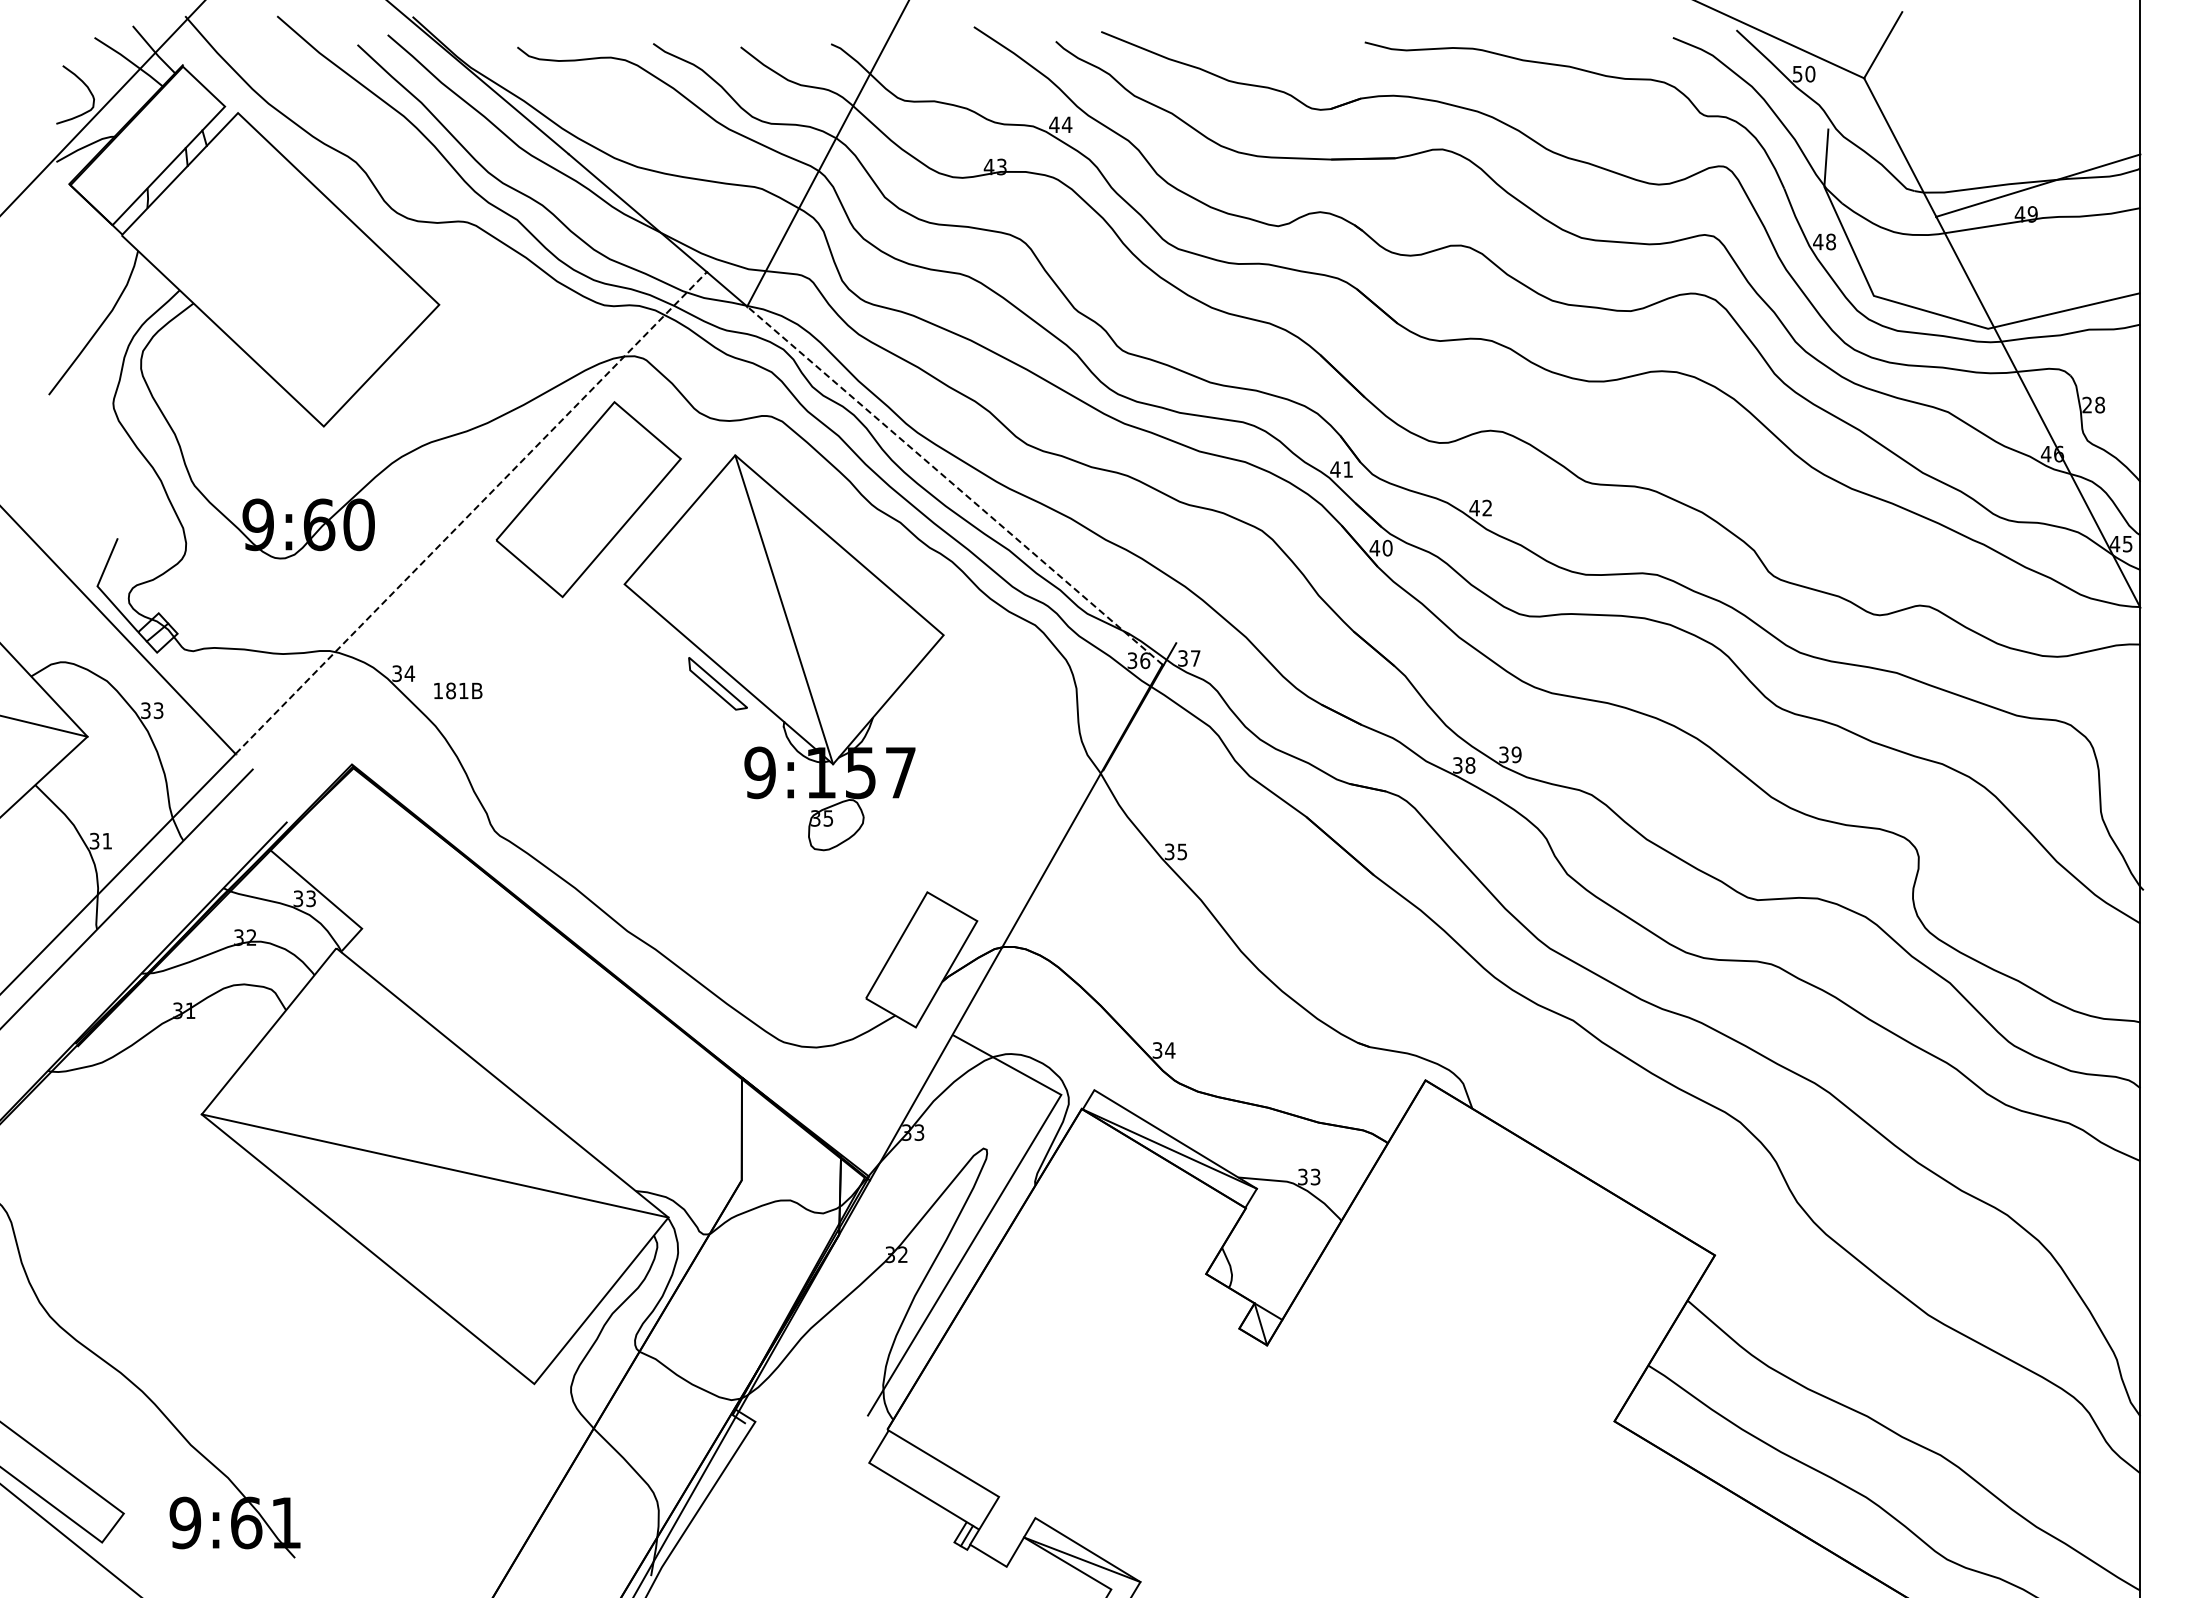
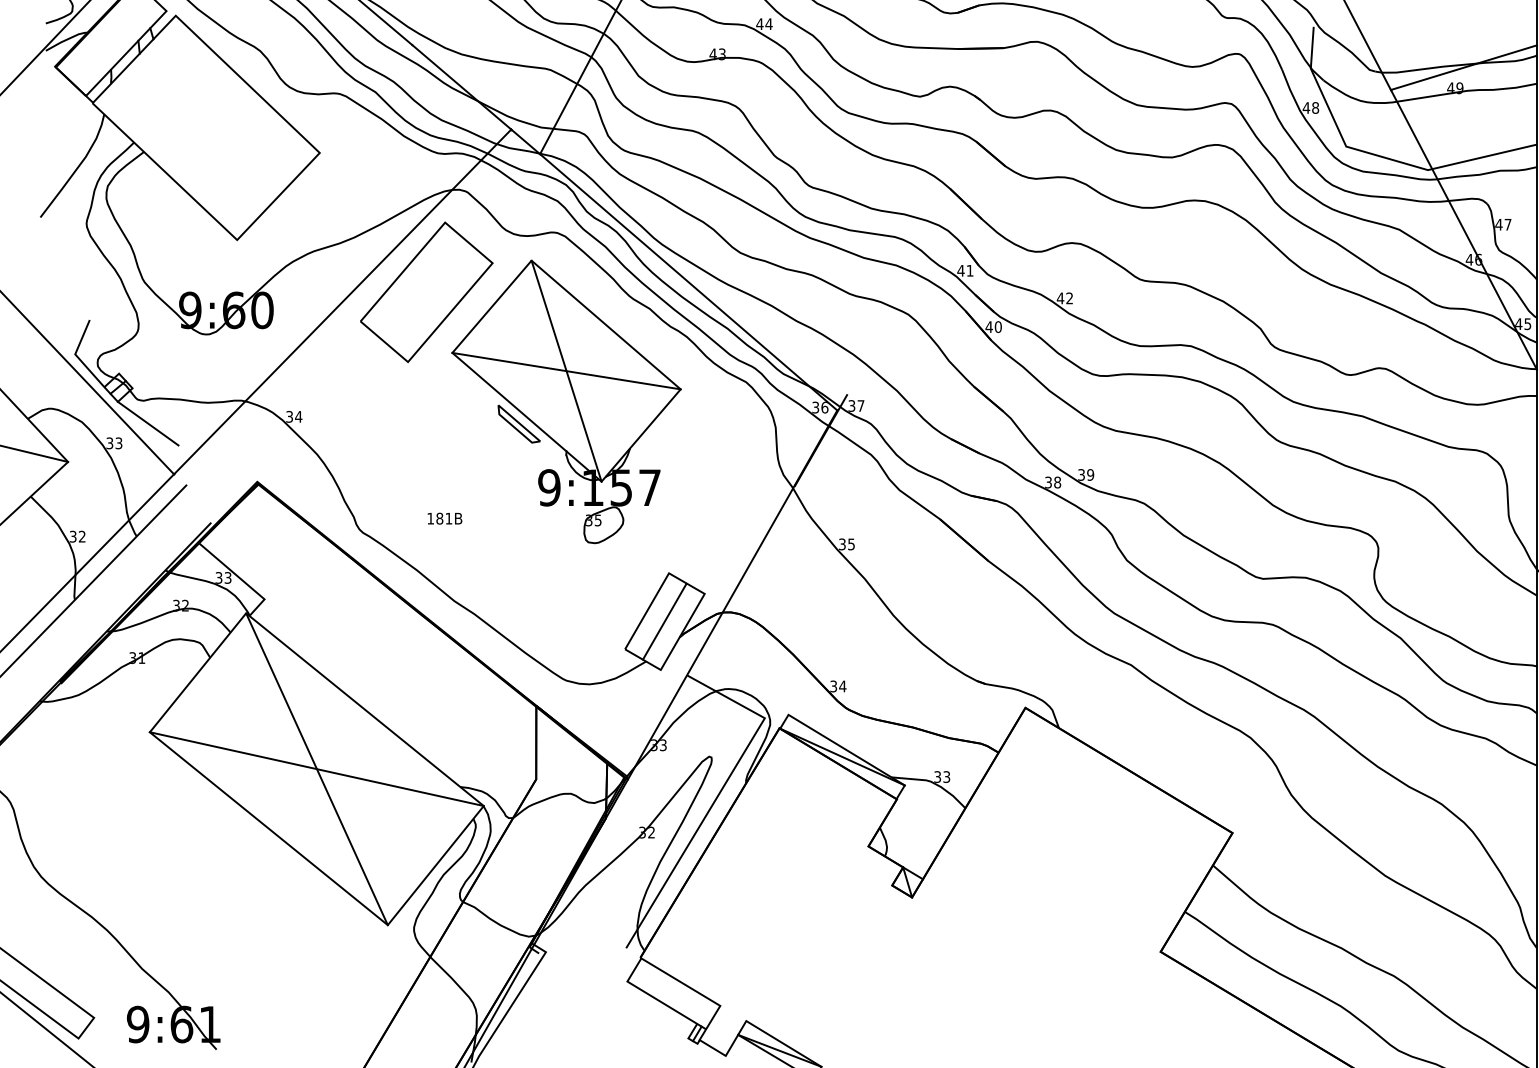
text: (2093, 404) -> (1503, 224), 28 -> 47
line: (954, 485) -> (688, 282), dashed -> solid
line: (471, 512) -> (342, 301), dashed -> solid
line: (783, 609) -> (566, 370), added
line: (199, 682) -> (148, 423), added
text: (458, 690) -> (445, 518), moved
text: (106, 840) -> (81, 536), 31 -> 32
line: (920, 960) -> (664, 622), added
line: (435, 1166) -> (317, 769), added

